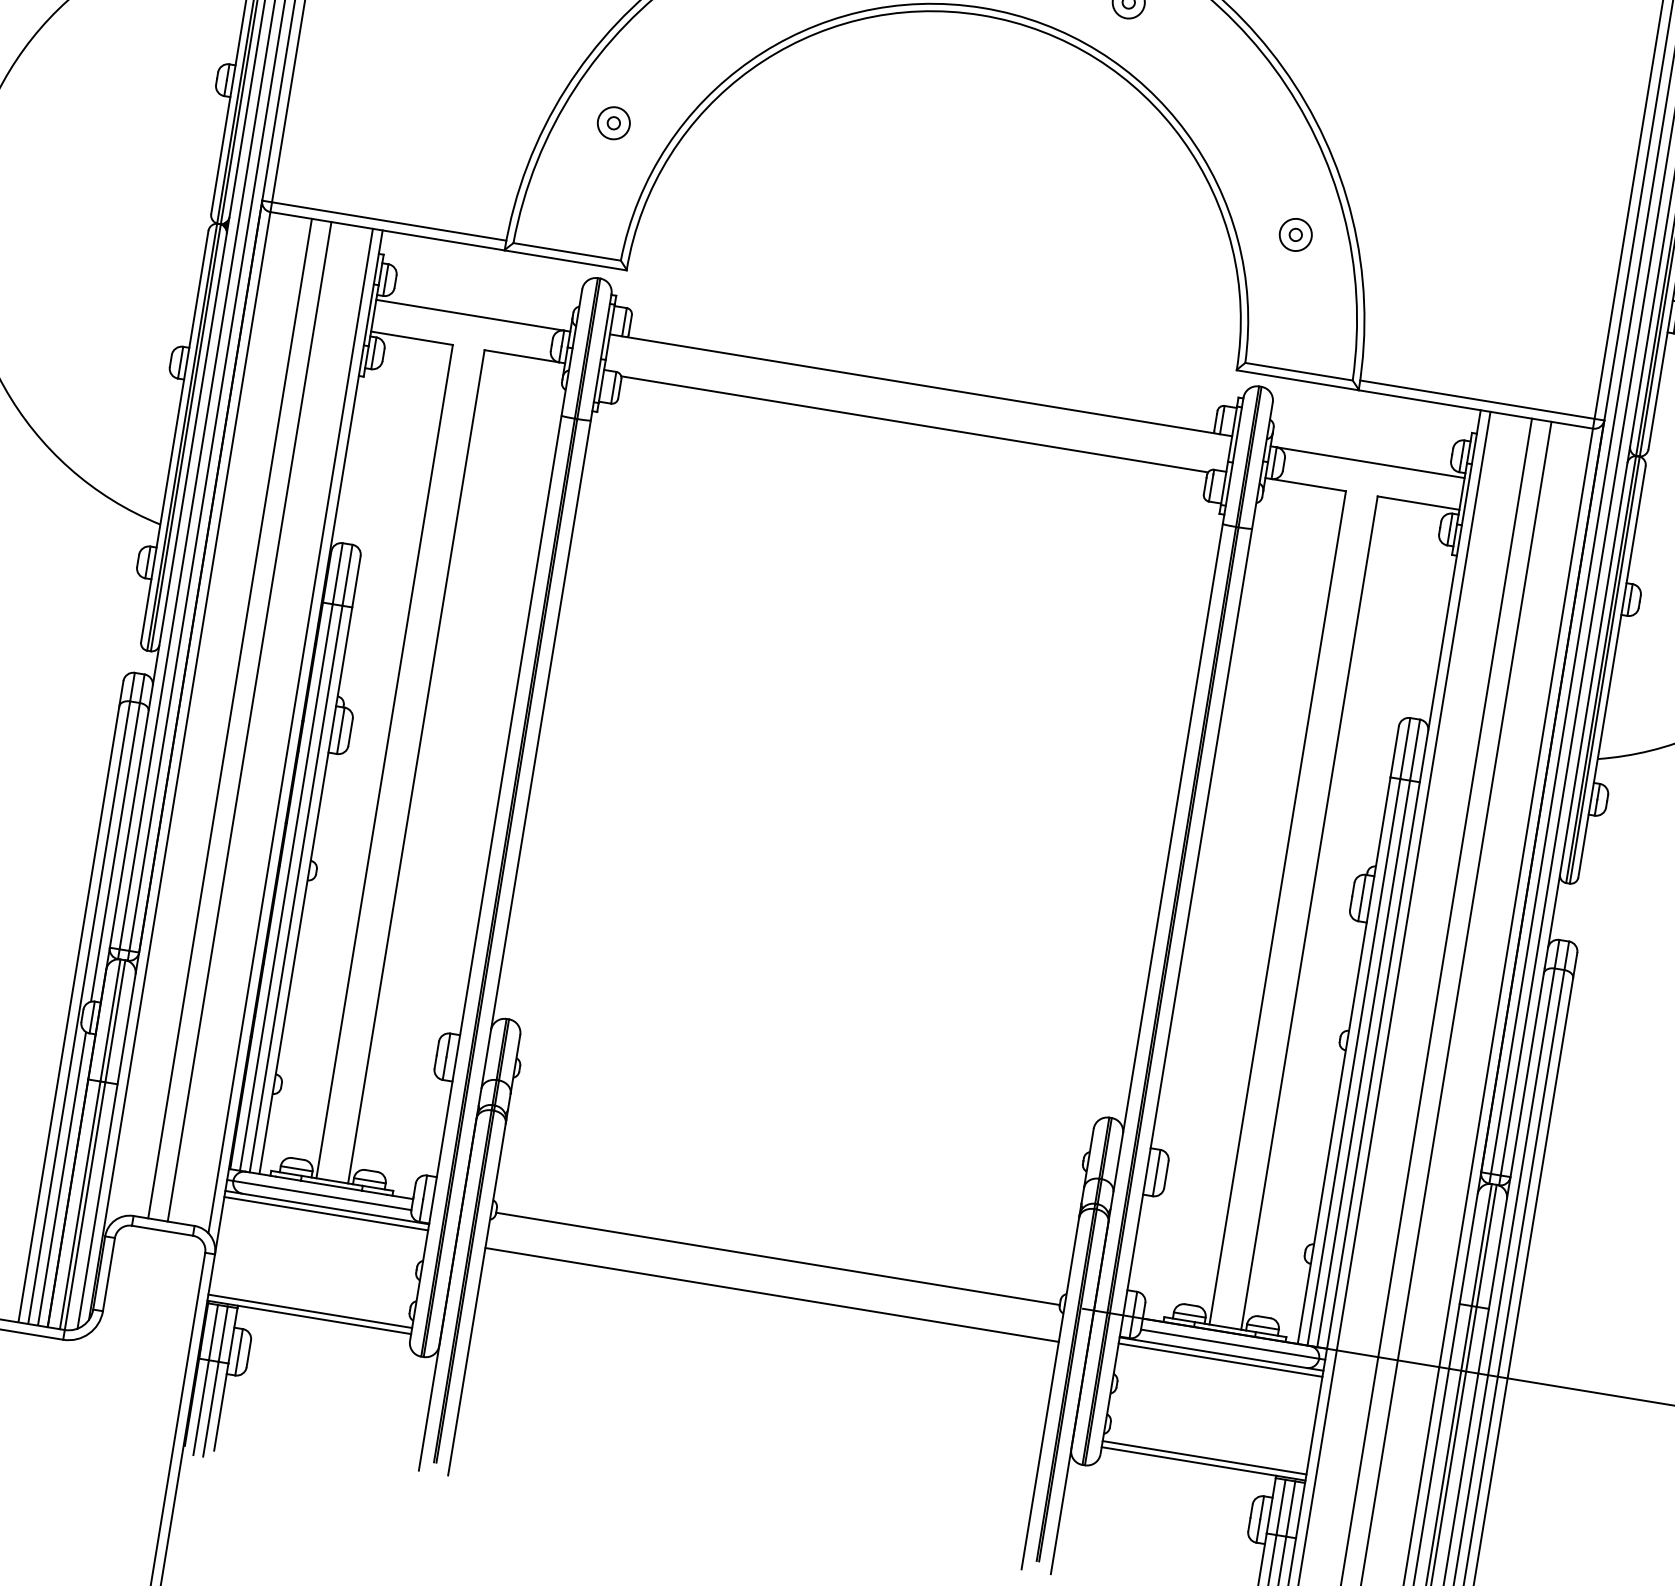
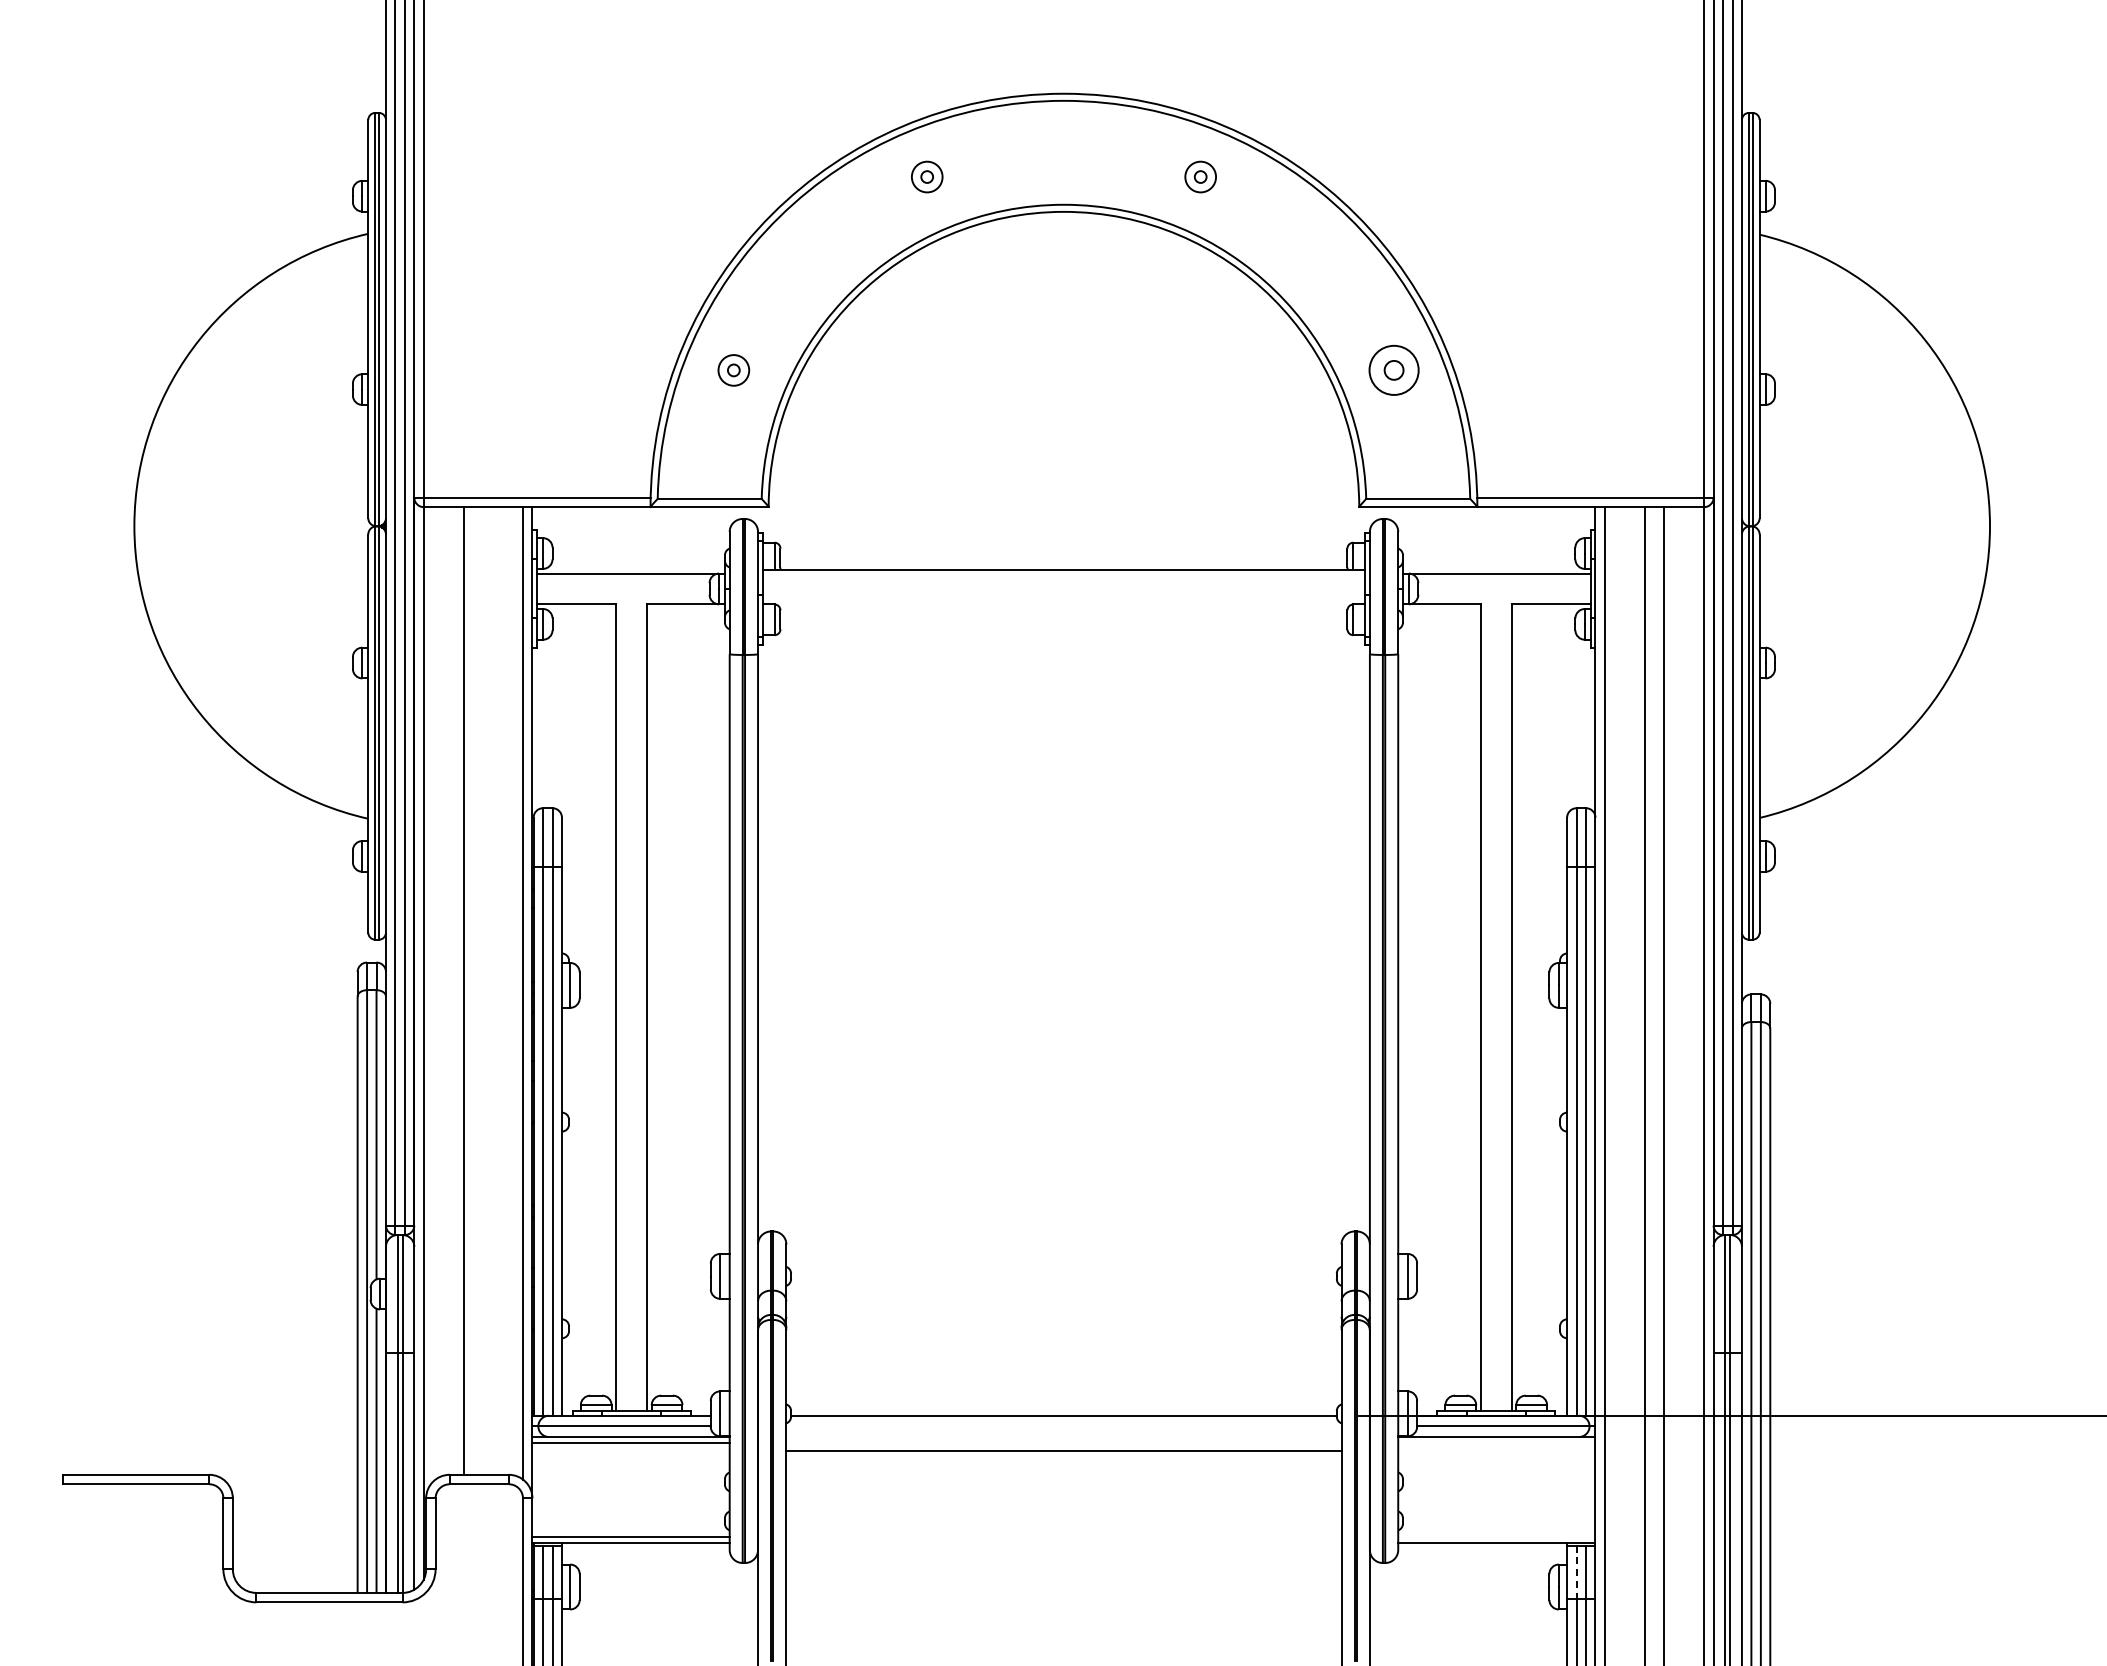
part: (1295, 234) -> (1393, 370), size x1.6
line: (914, 423) -> (1063, 607), removed
line: (249, 721) -> (482, 990), removed
line: (1220, 1359) -> (1496, 1442), removed
line: (1204, 1457) -> (1496, 1537), removed
line: (1280, 1507) -> (1576, 1572), solid -> dashed

